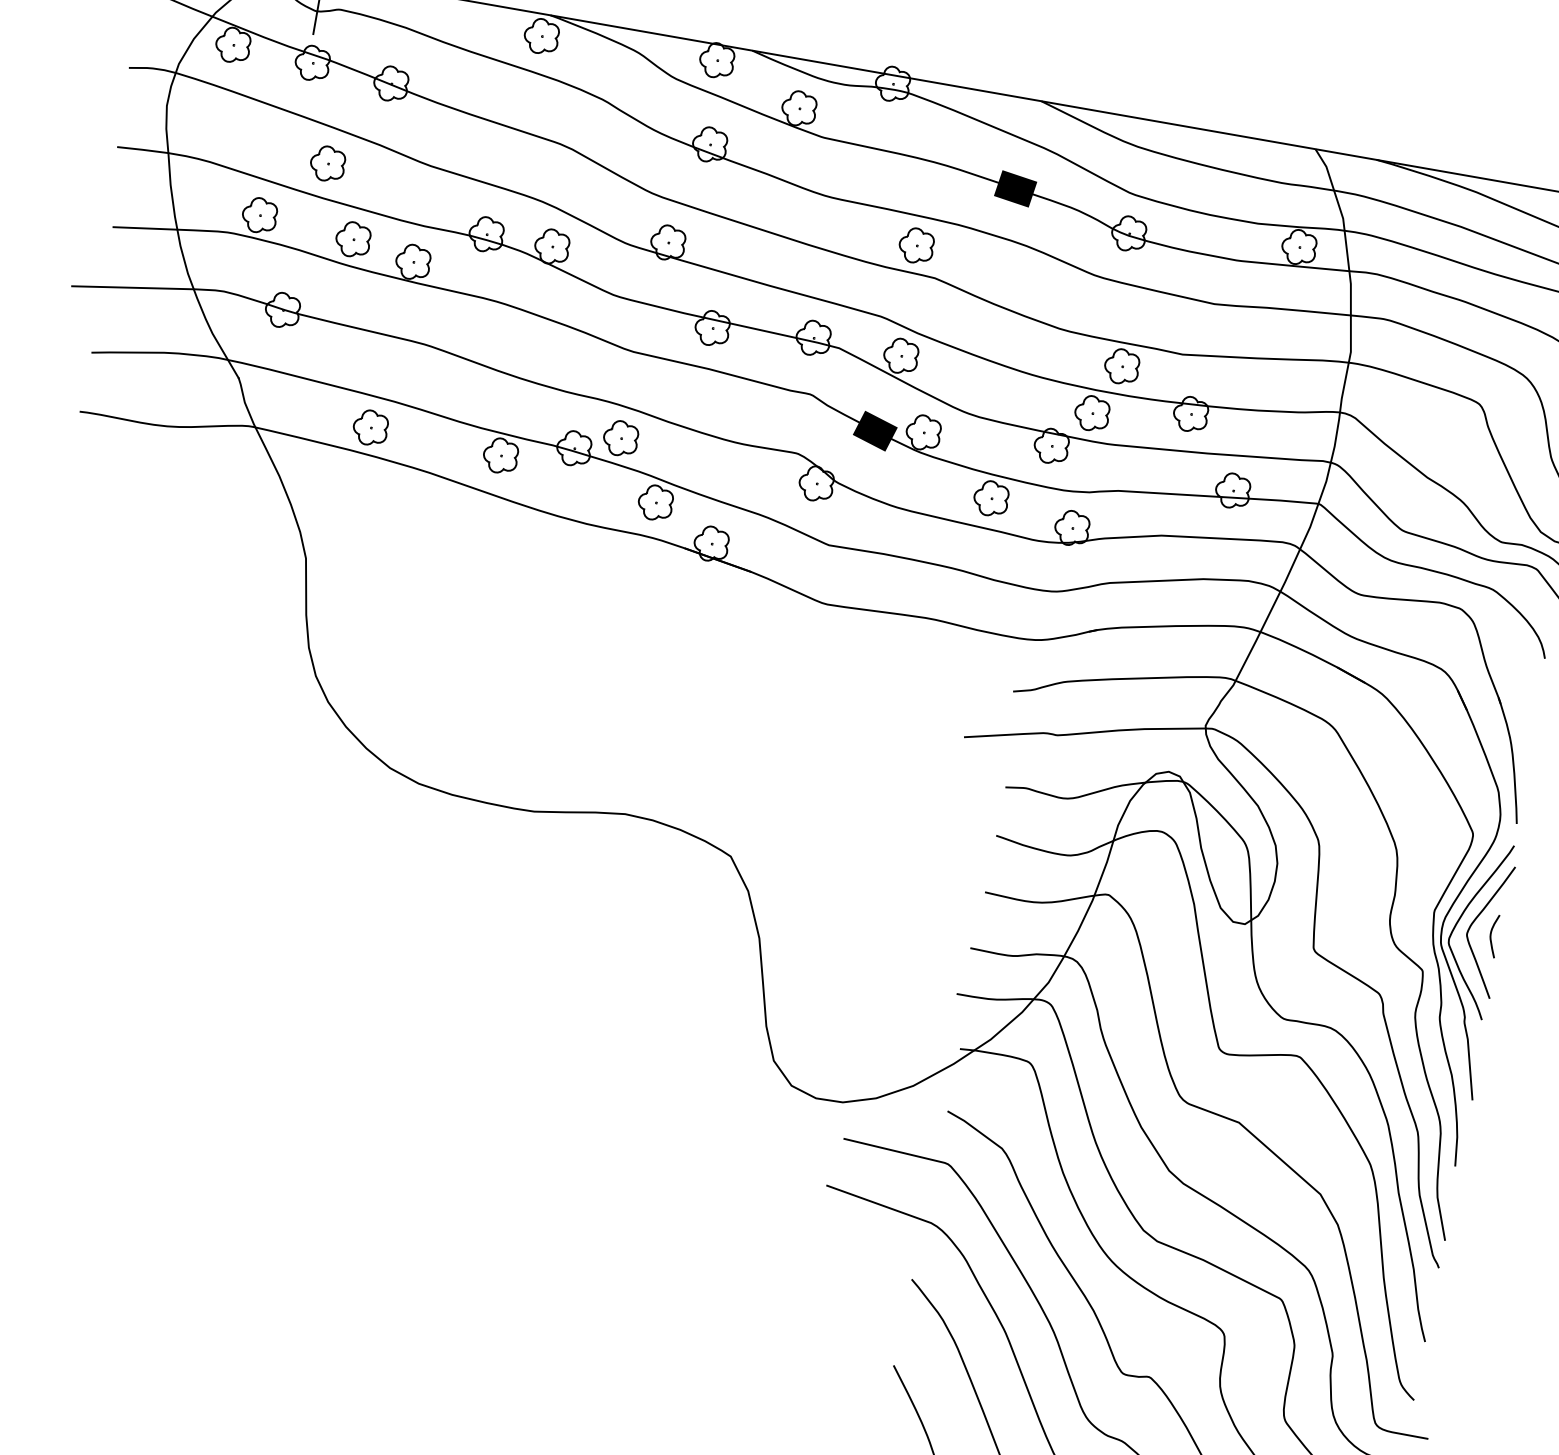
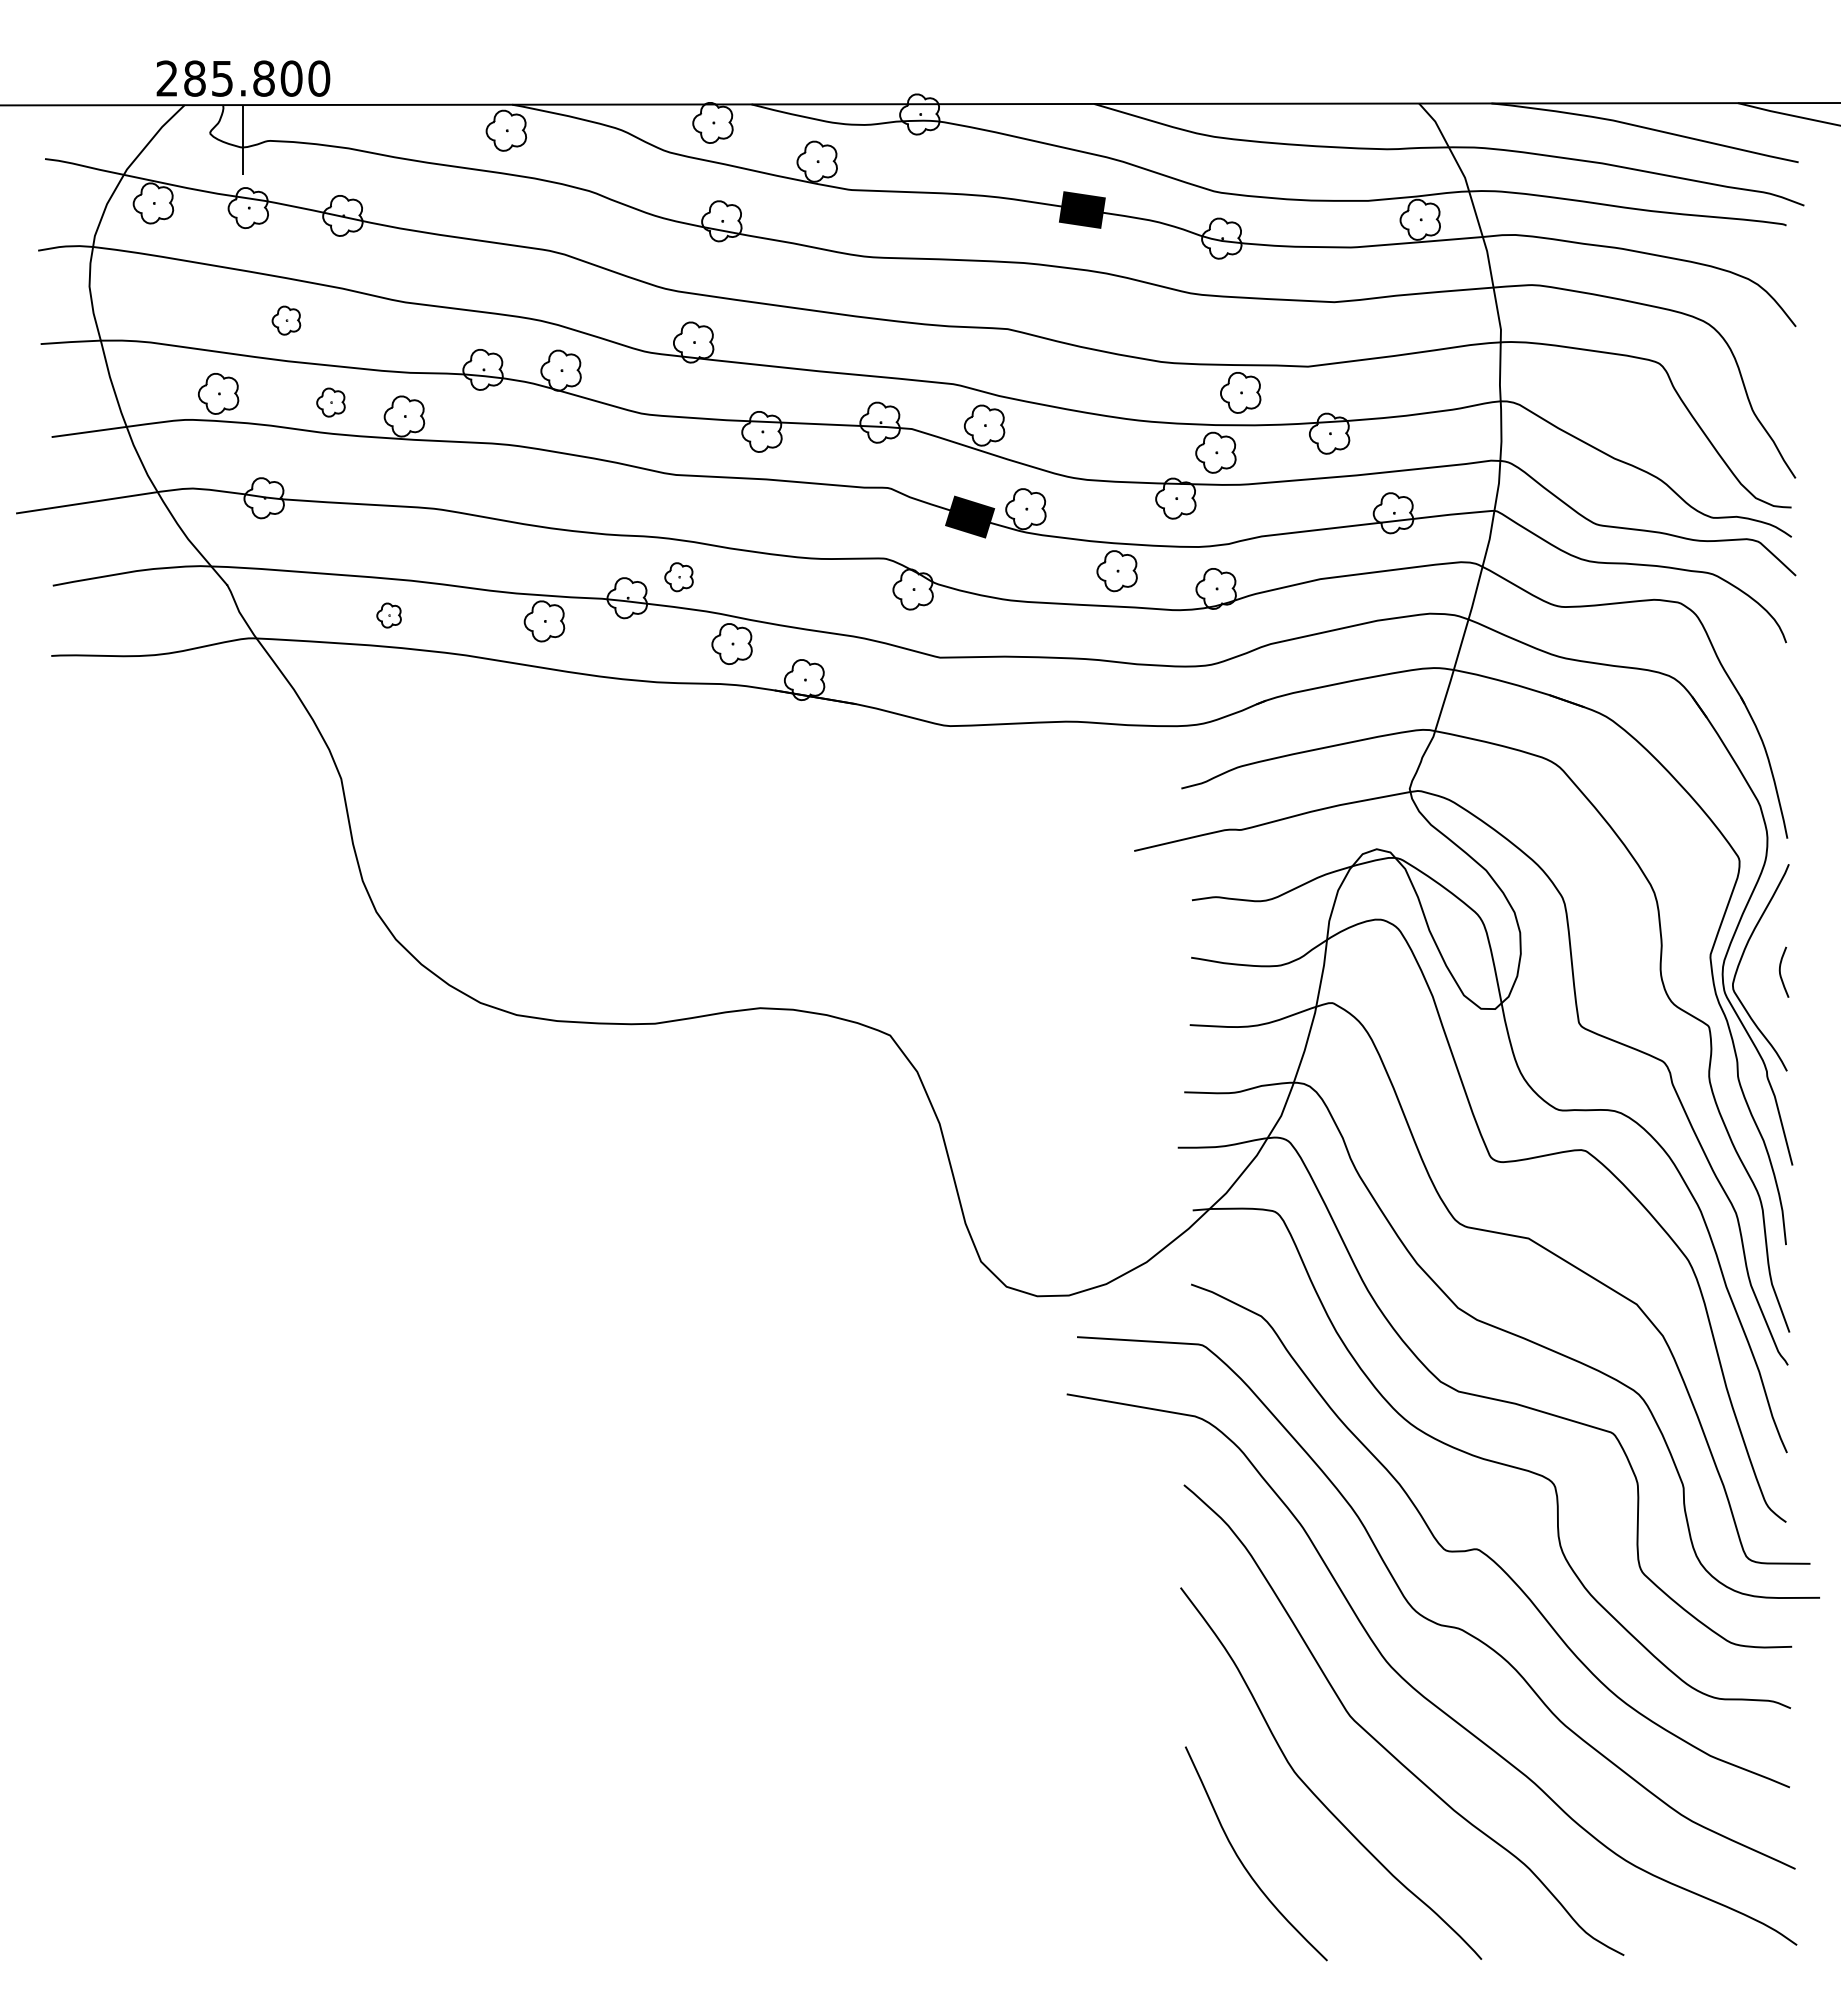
part: (327, 163) -> (286, 320), size x0.7
part: (352, 239) -> (330, 402), size x0.7
part: (916, 245) -> (979, 295), removed
part: (370, 427) -> (388, 615), size x0.6
part: (620, 438) -> (678, 577), size x0.7
curve: (1475, 920) -> (1759, 958), removed

